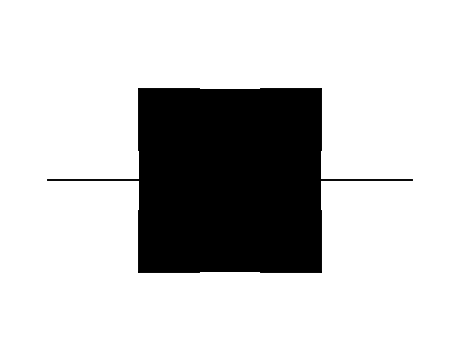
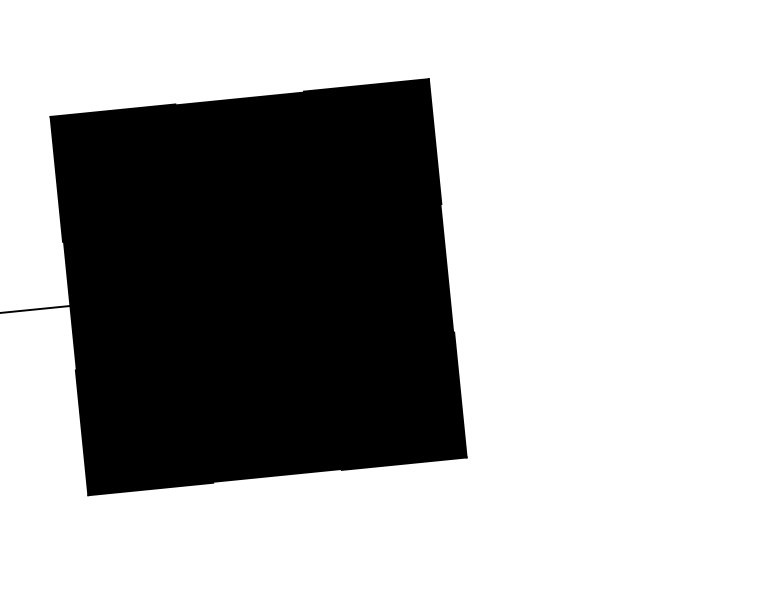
line: (366, 180) -> (542, 258), removed

